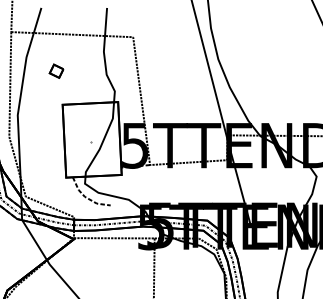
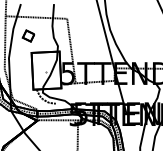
part: (56, 70) -> (28, 35), size x1.67

